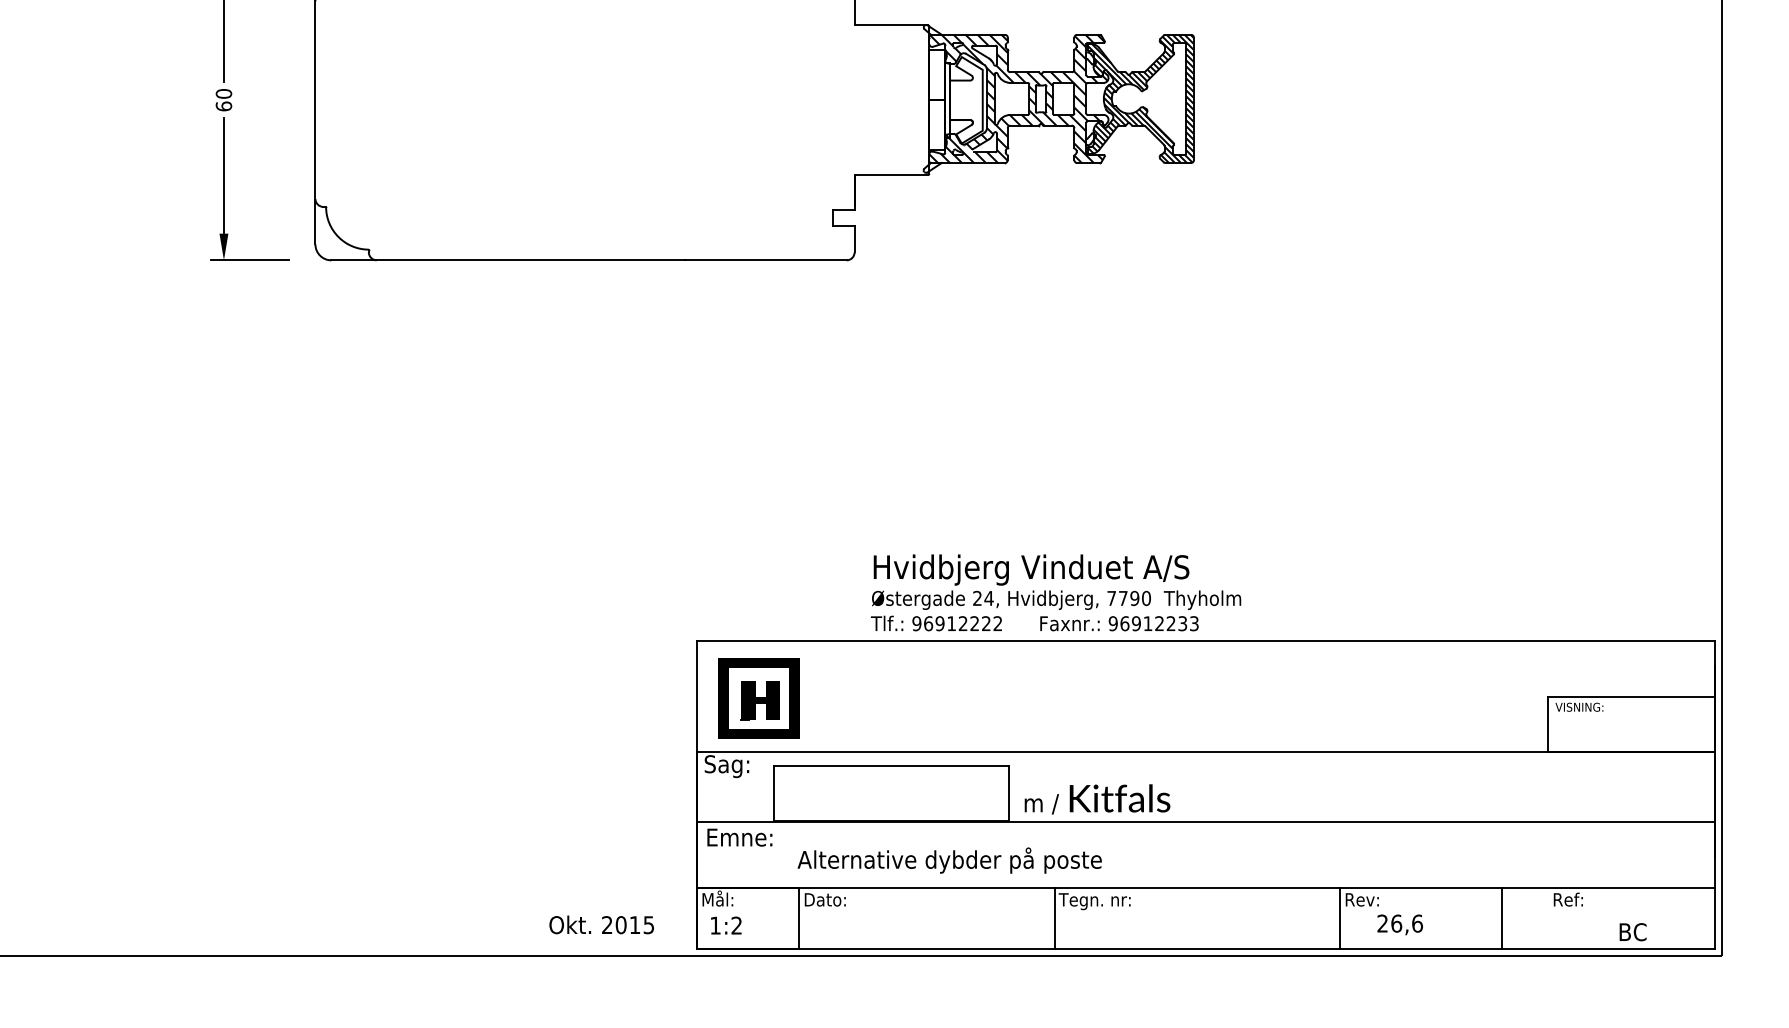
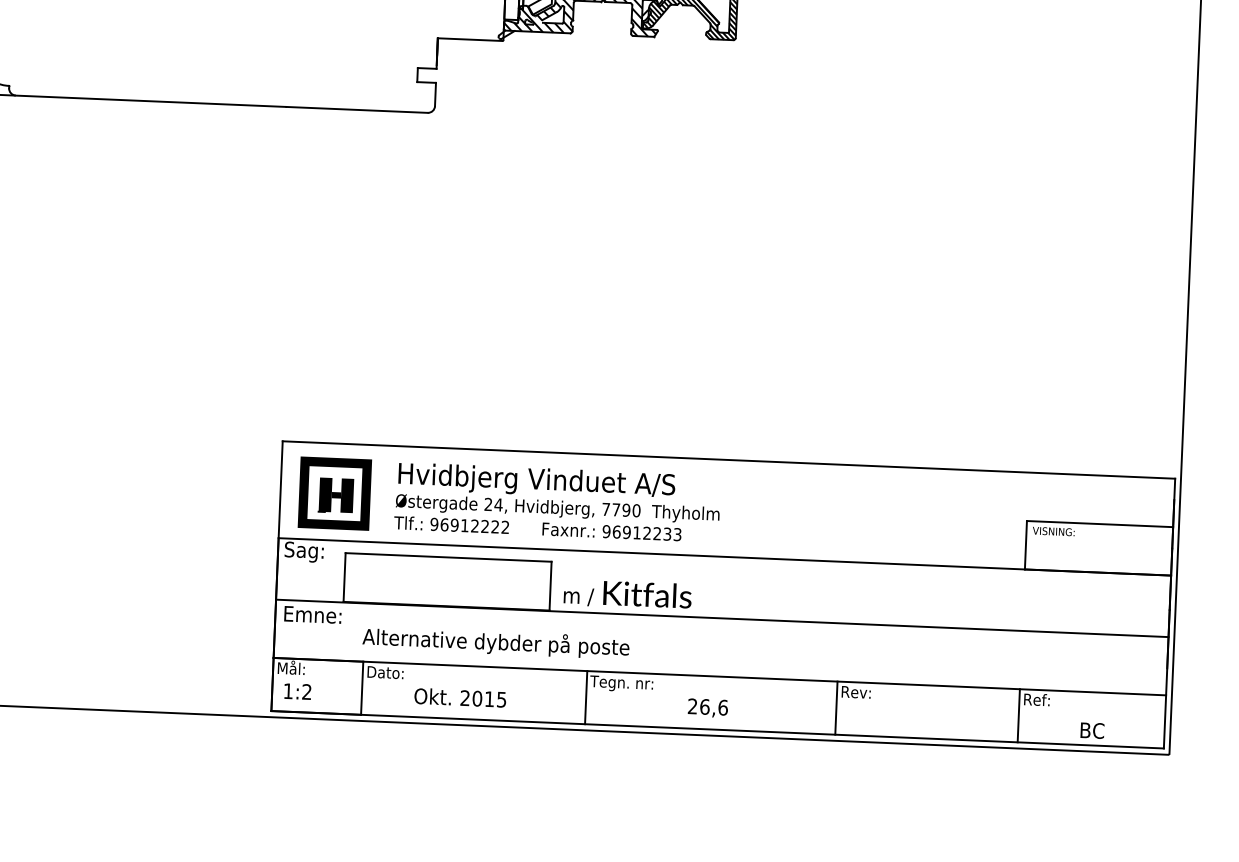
text: (1056, 592) -> (557, 502), moved
line: (1502, 918) -> (1018, 715), moved
text: (601, 924) -> (460, 697), moved
text: (1399, 924) -> (707, 707), moved

